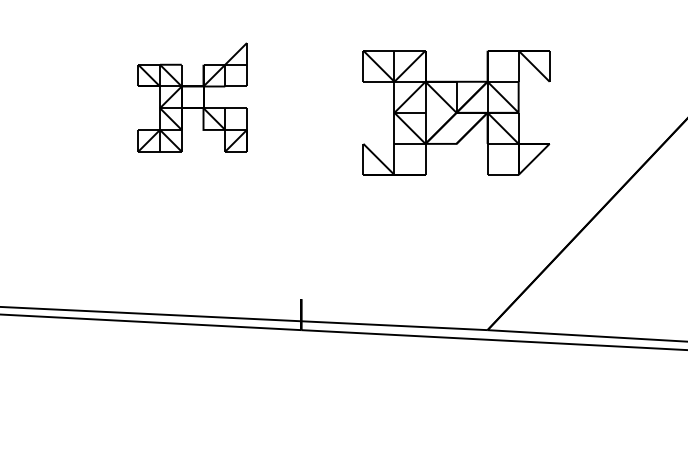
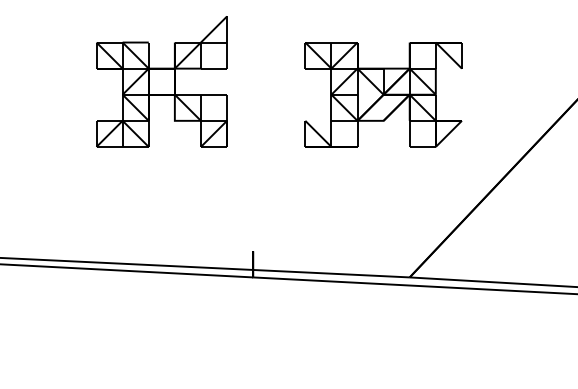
part: (192, 97) -> (161, 81), size x1.43

